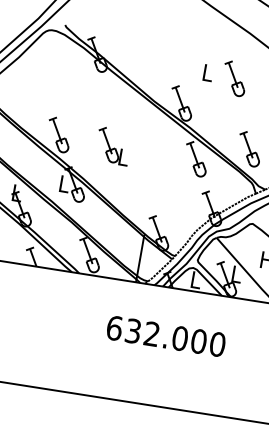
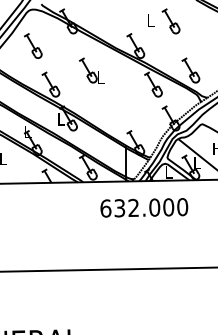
part: (44, 78) -> (33, 45), added
part: (113, 145) -> (91, 70), moved
text: (166, 336) -> (144, 207), moved

